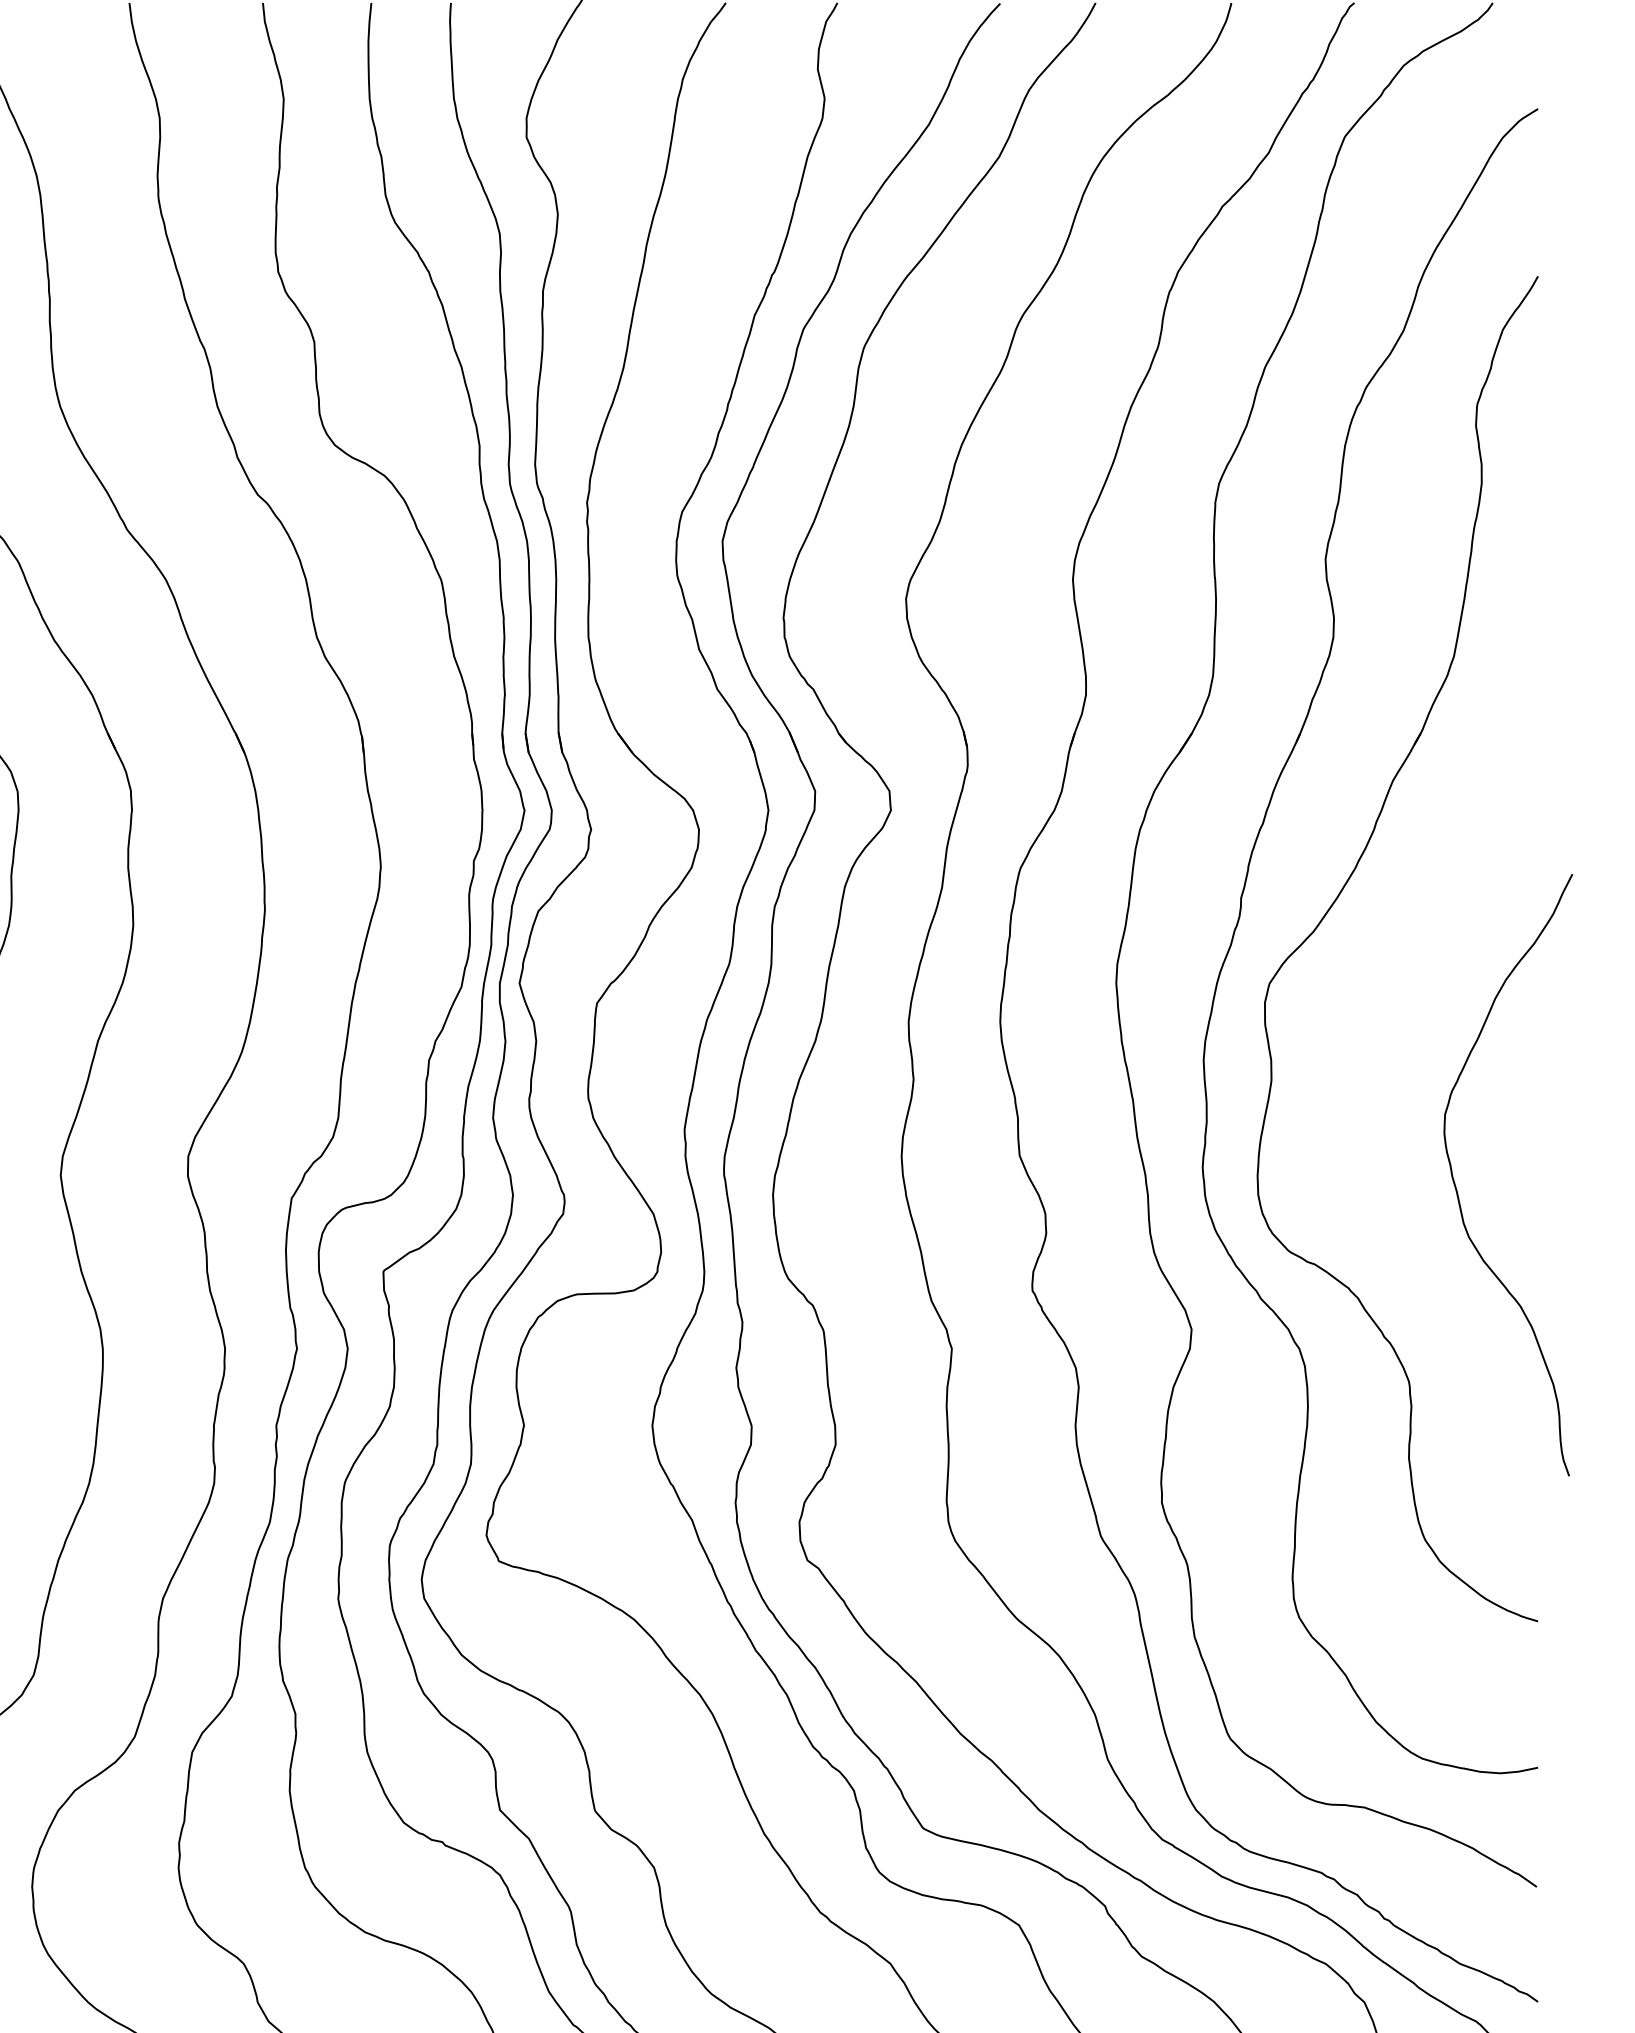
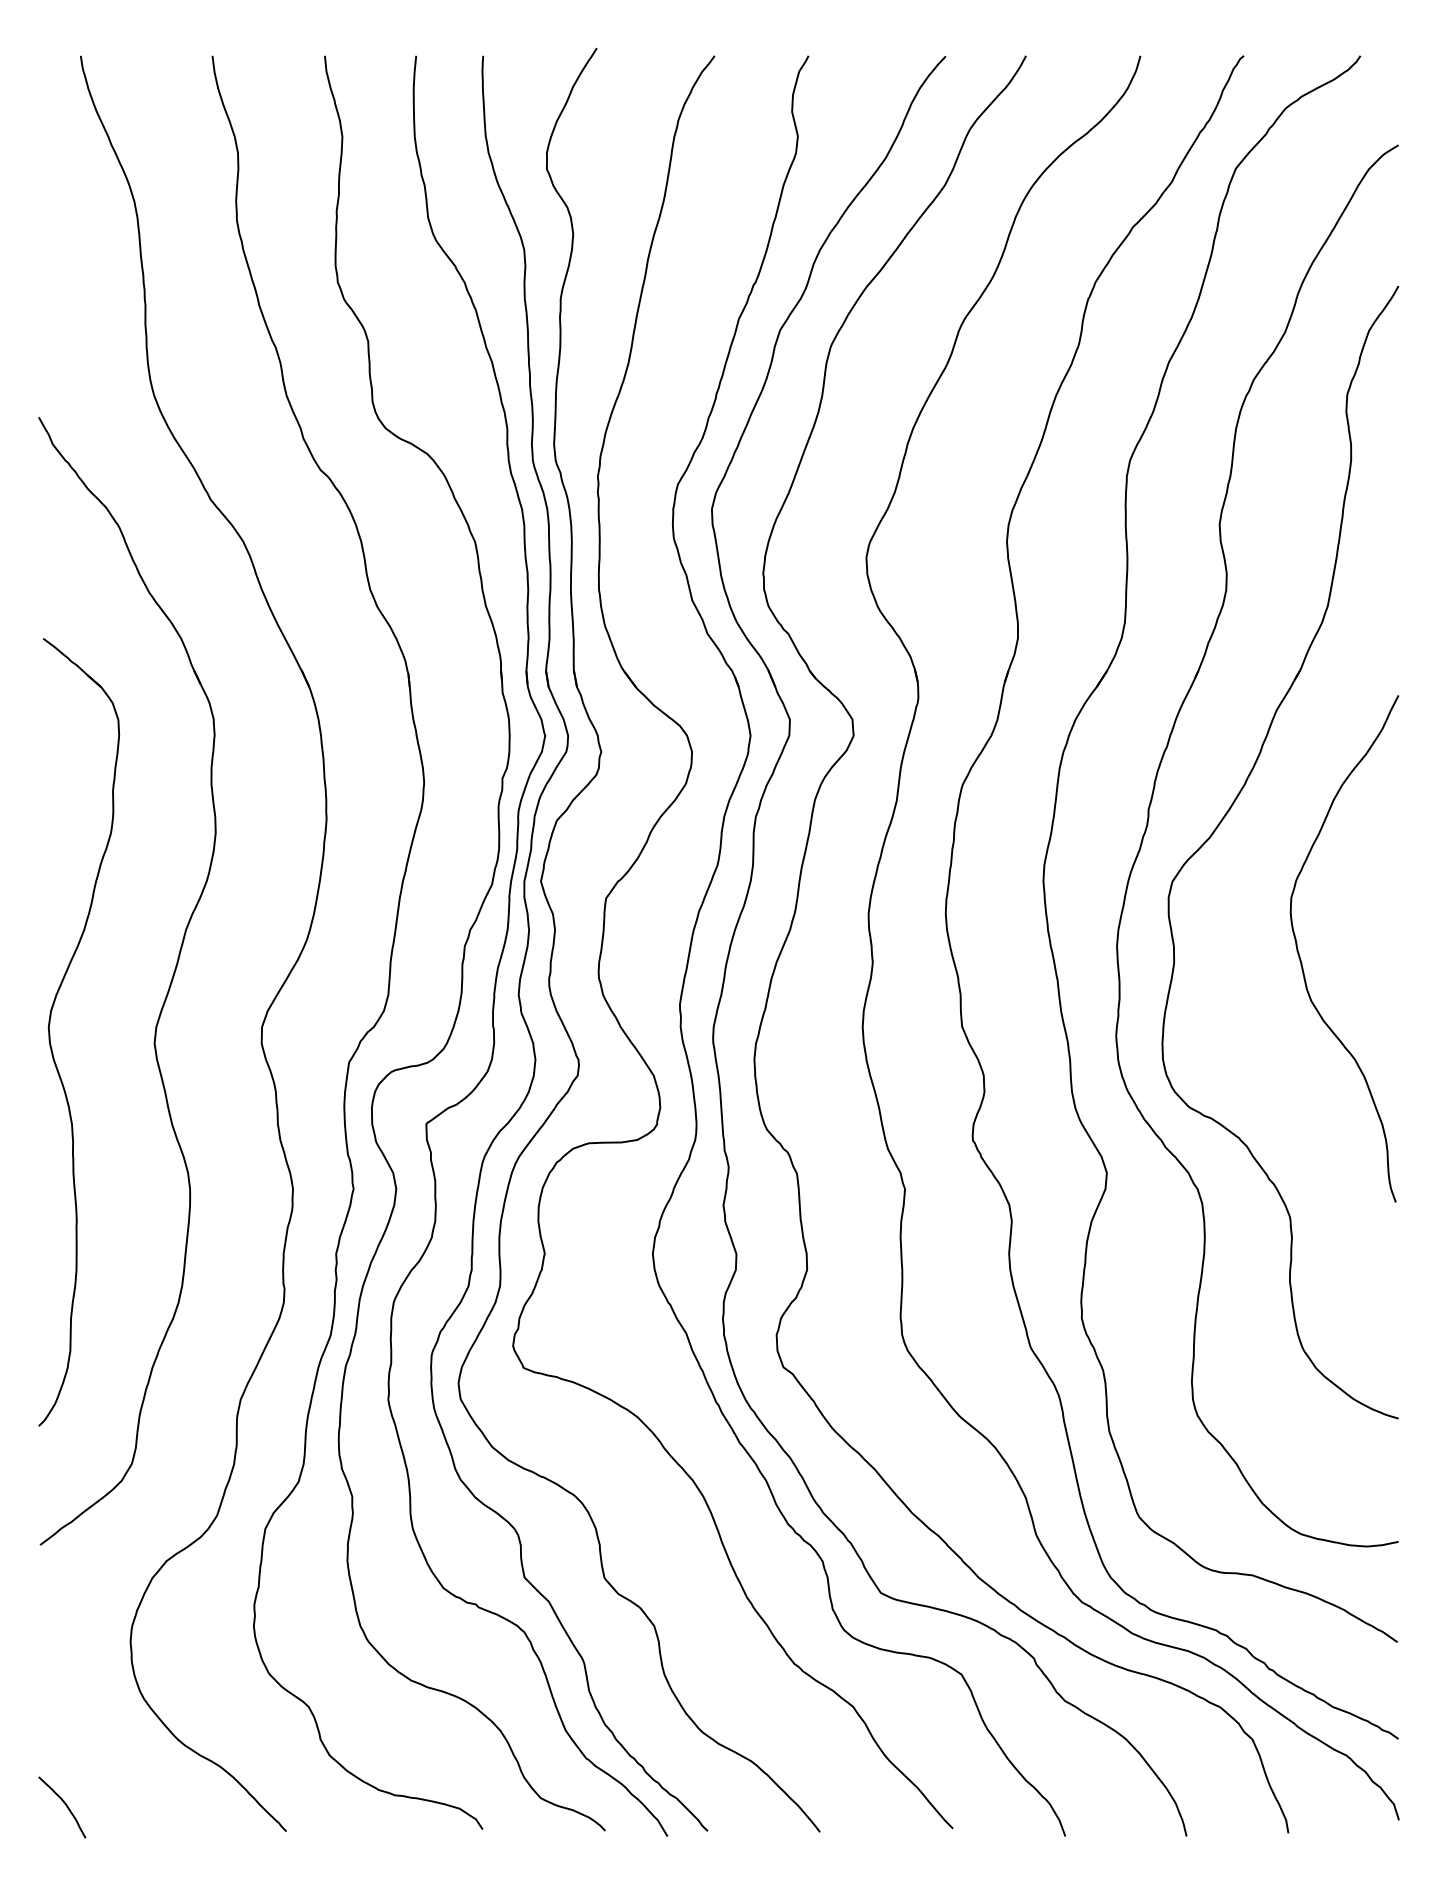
curve: (1457, 1187) -> (1301, 959), moved

